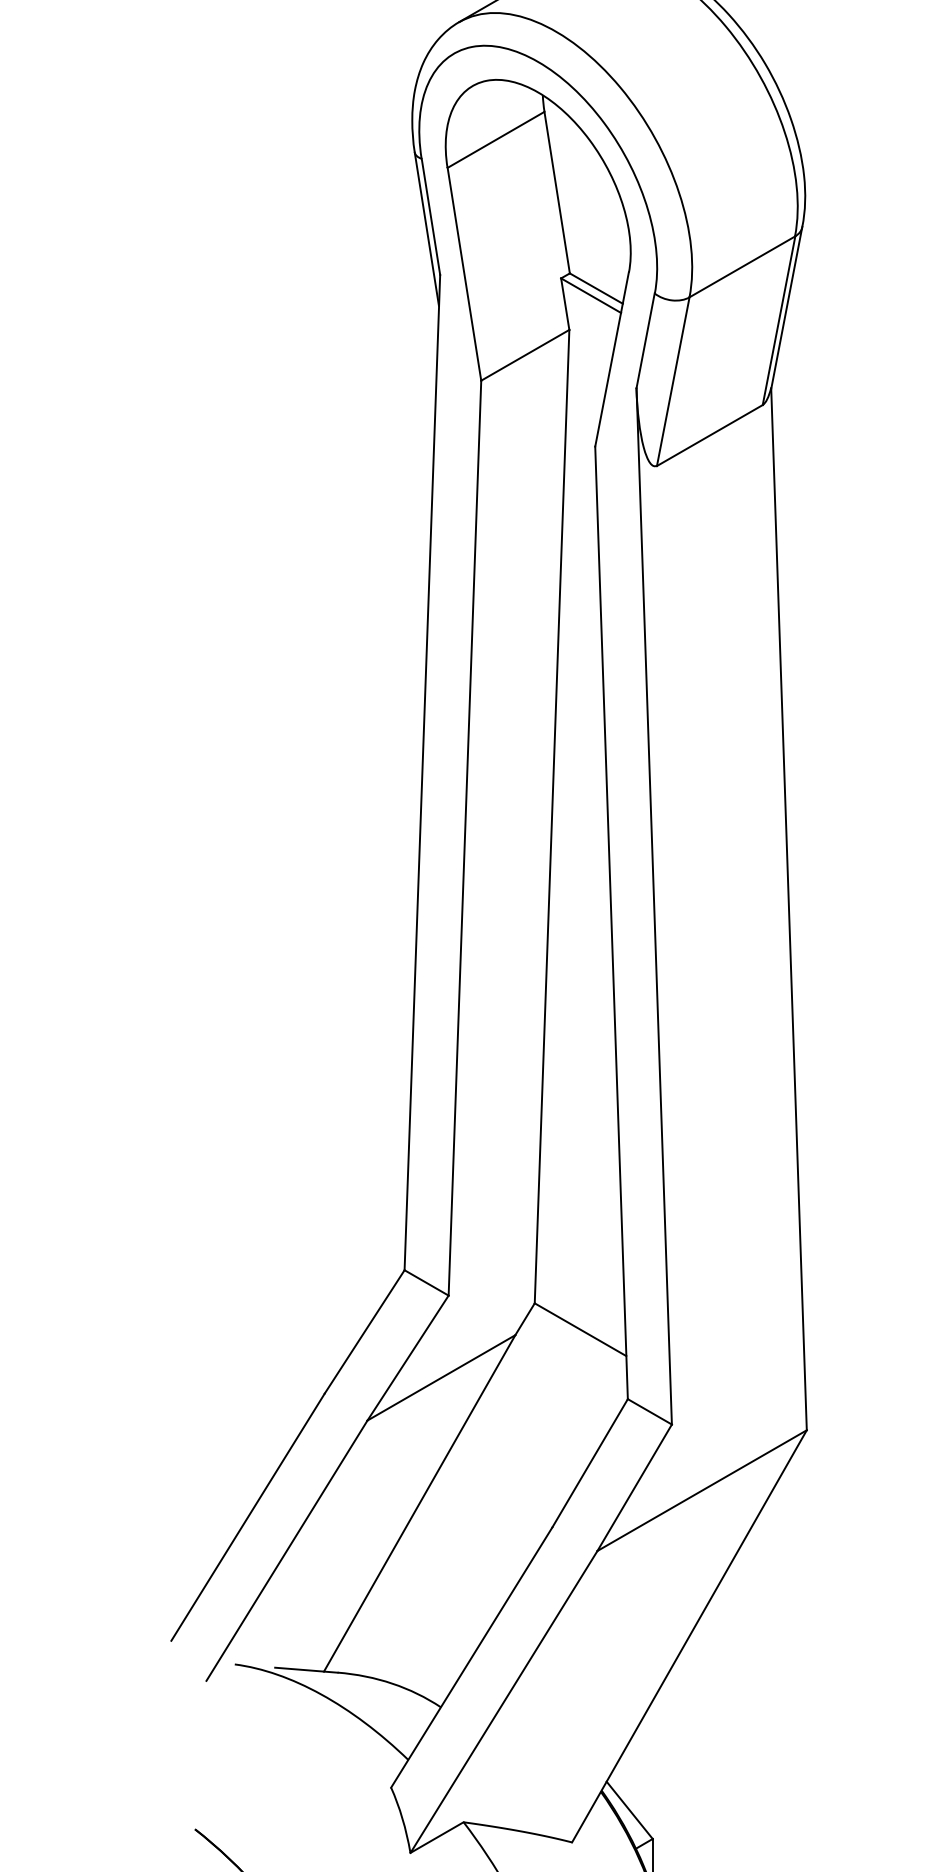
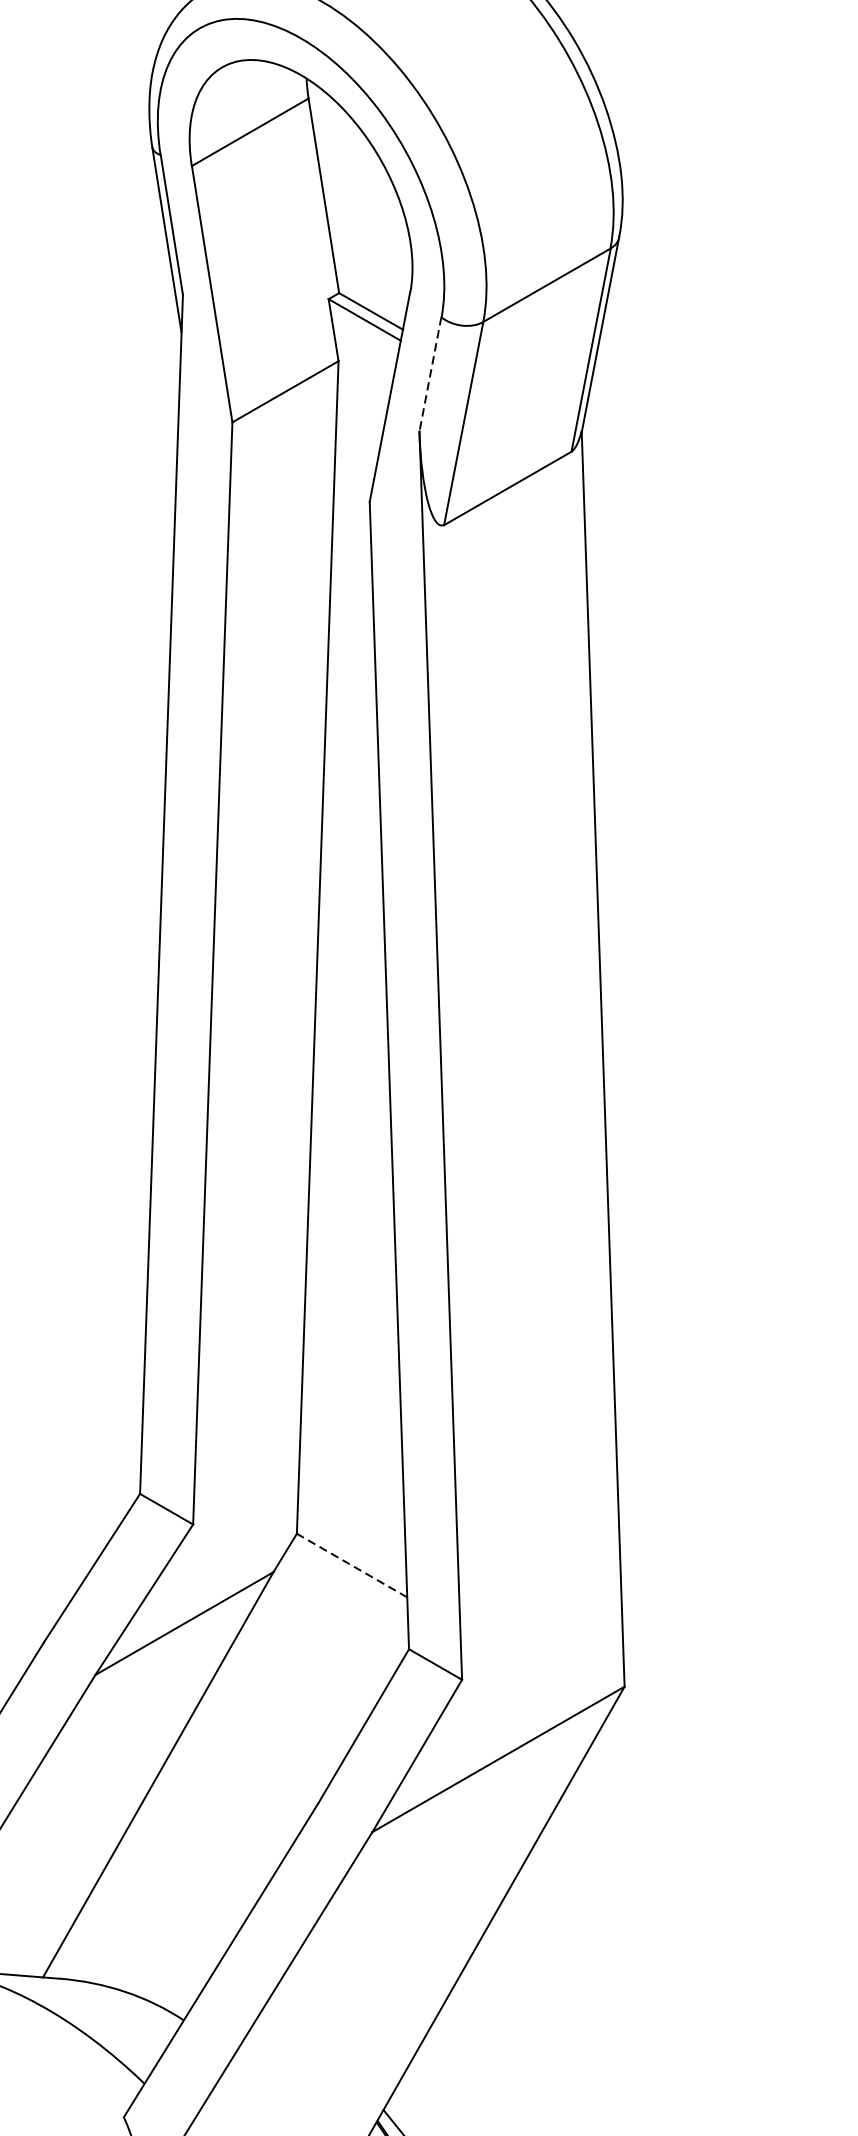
line: (645, 341) -> (430, 375), solid -> dashed
line: (580, 1329) -> (351, 1565), solid -> dashed

